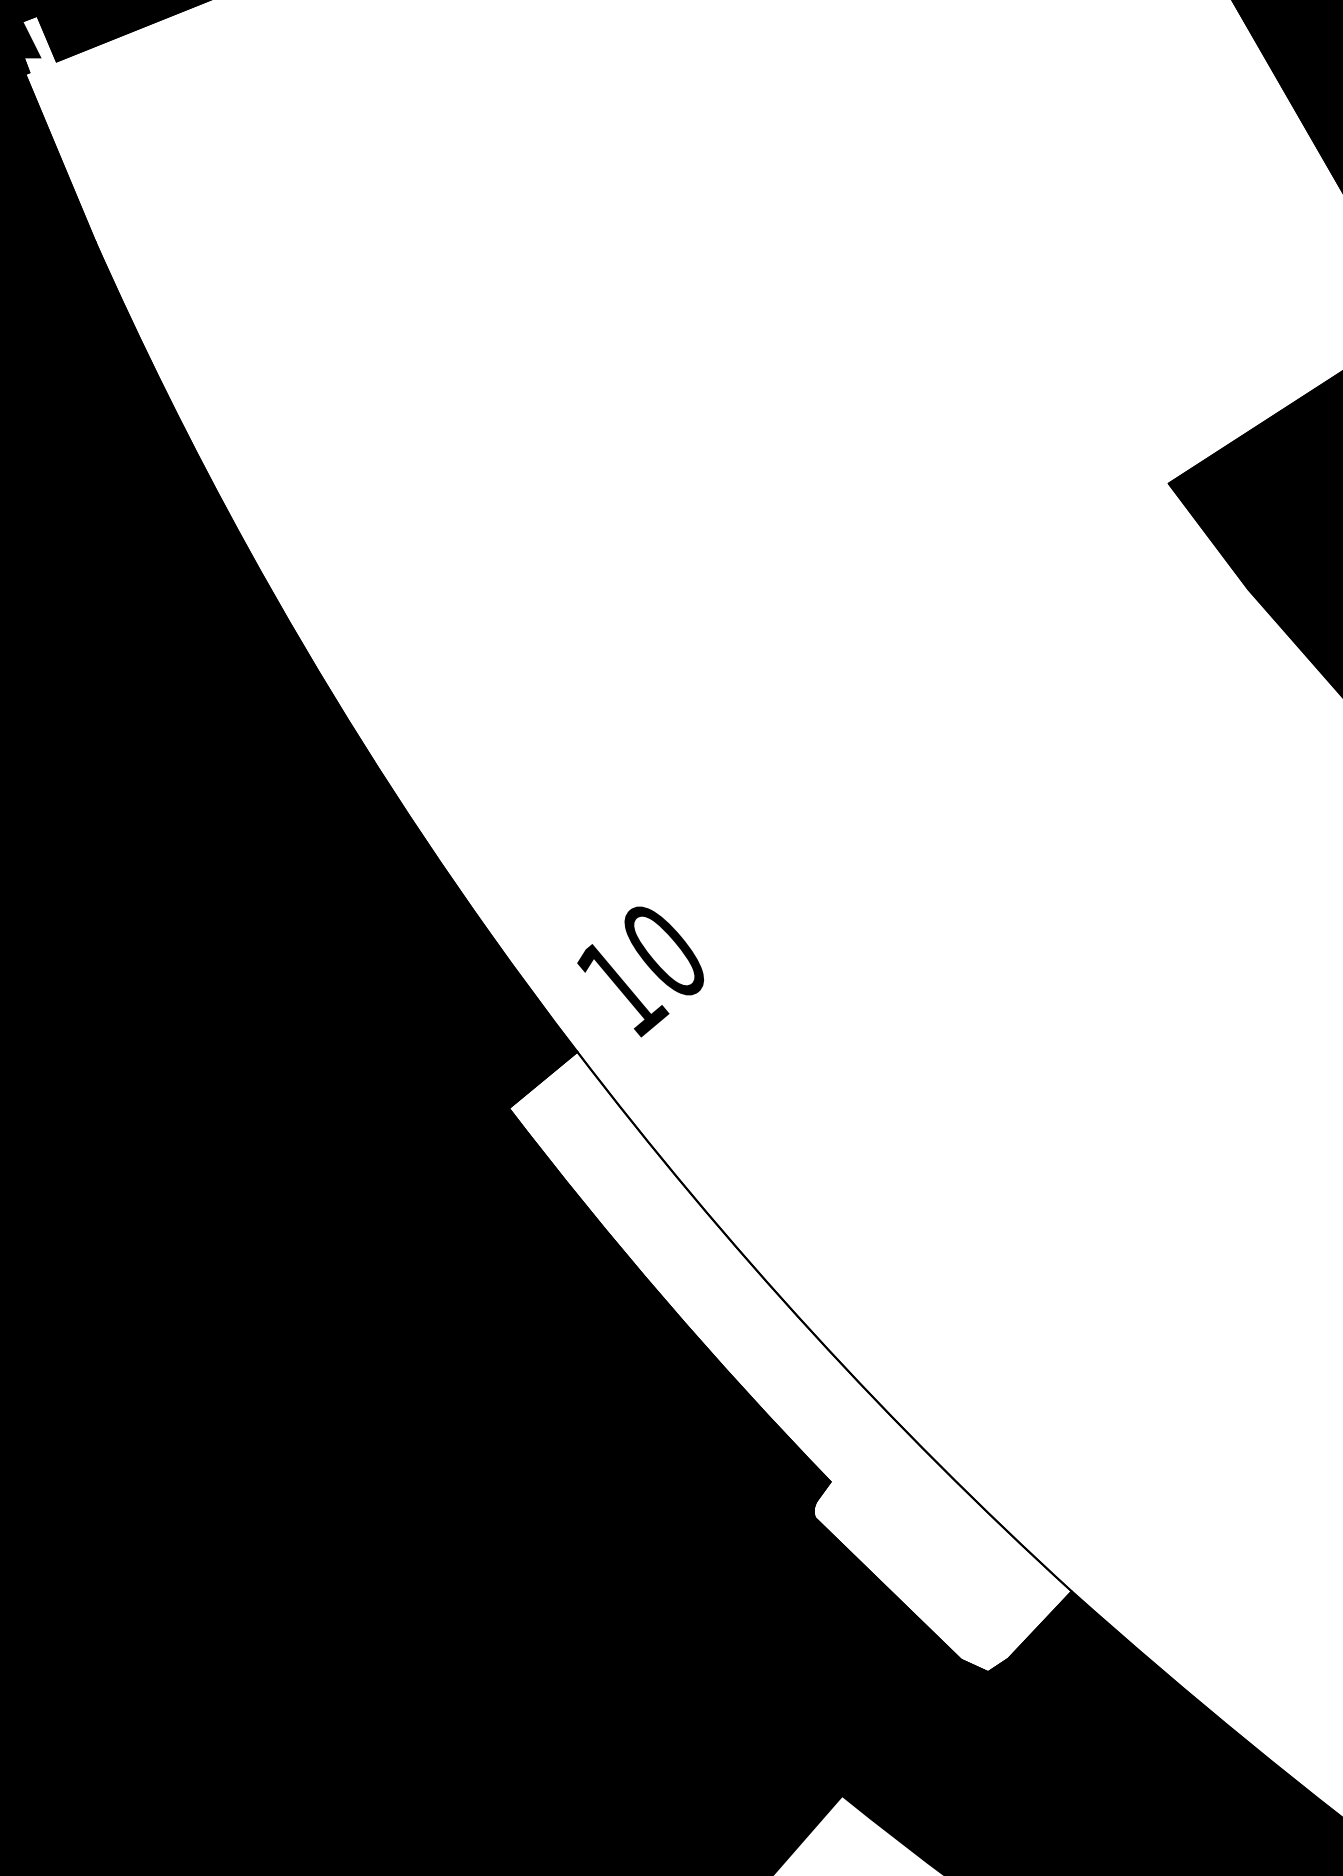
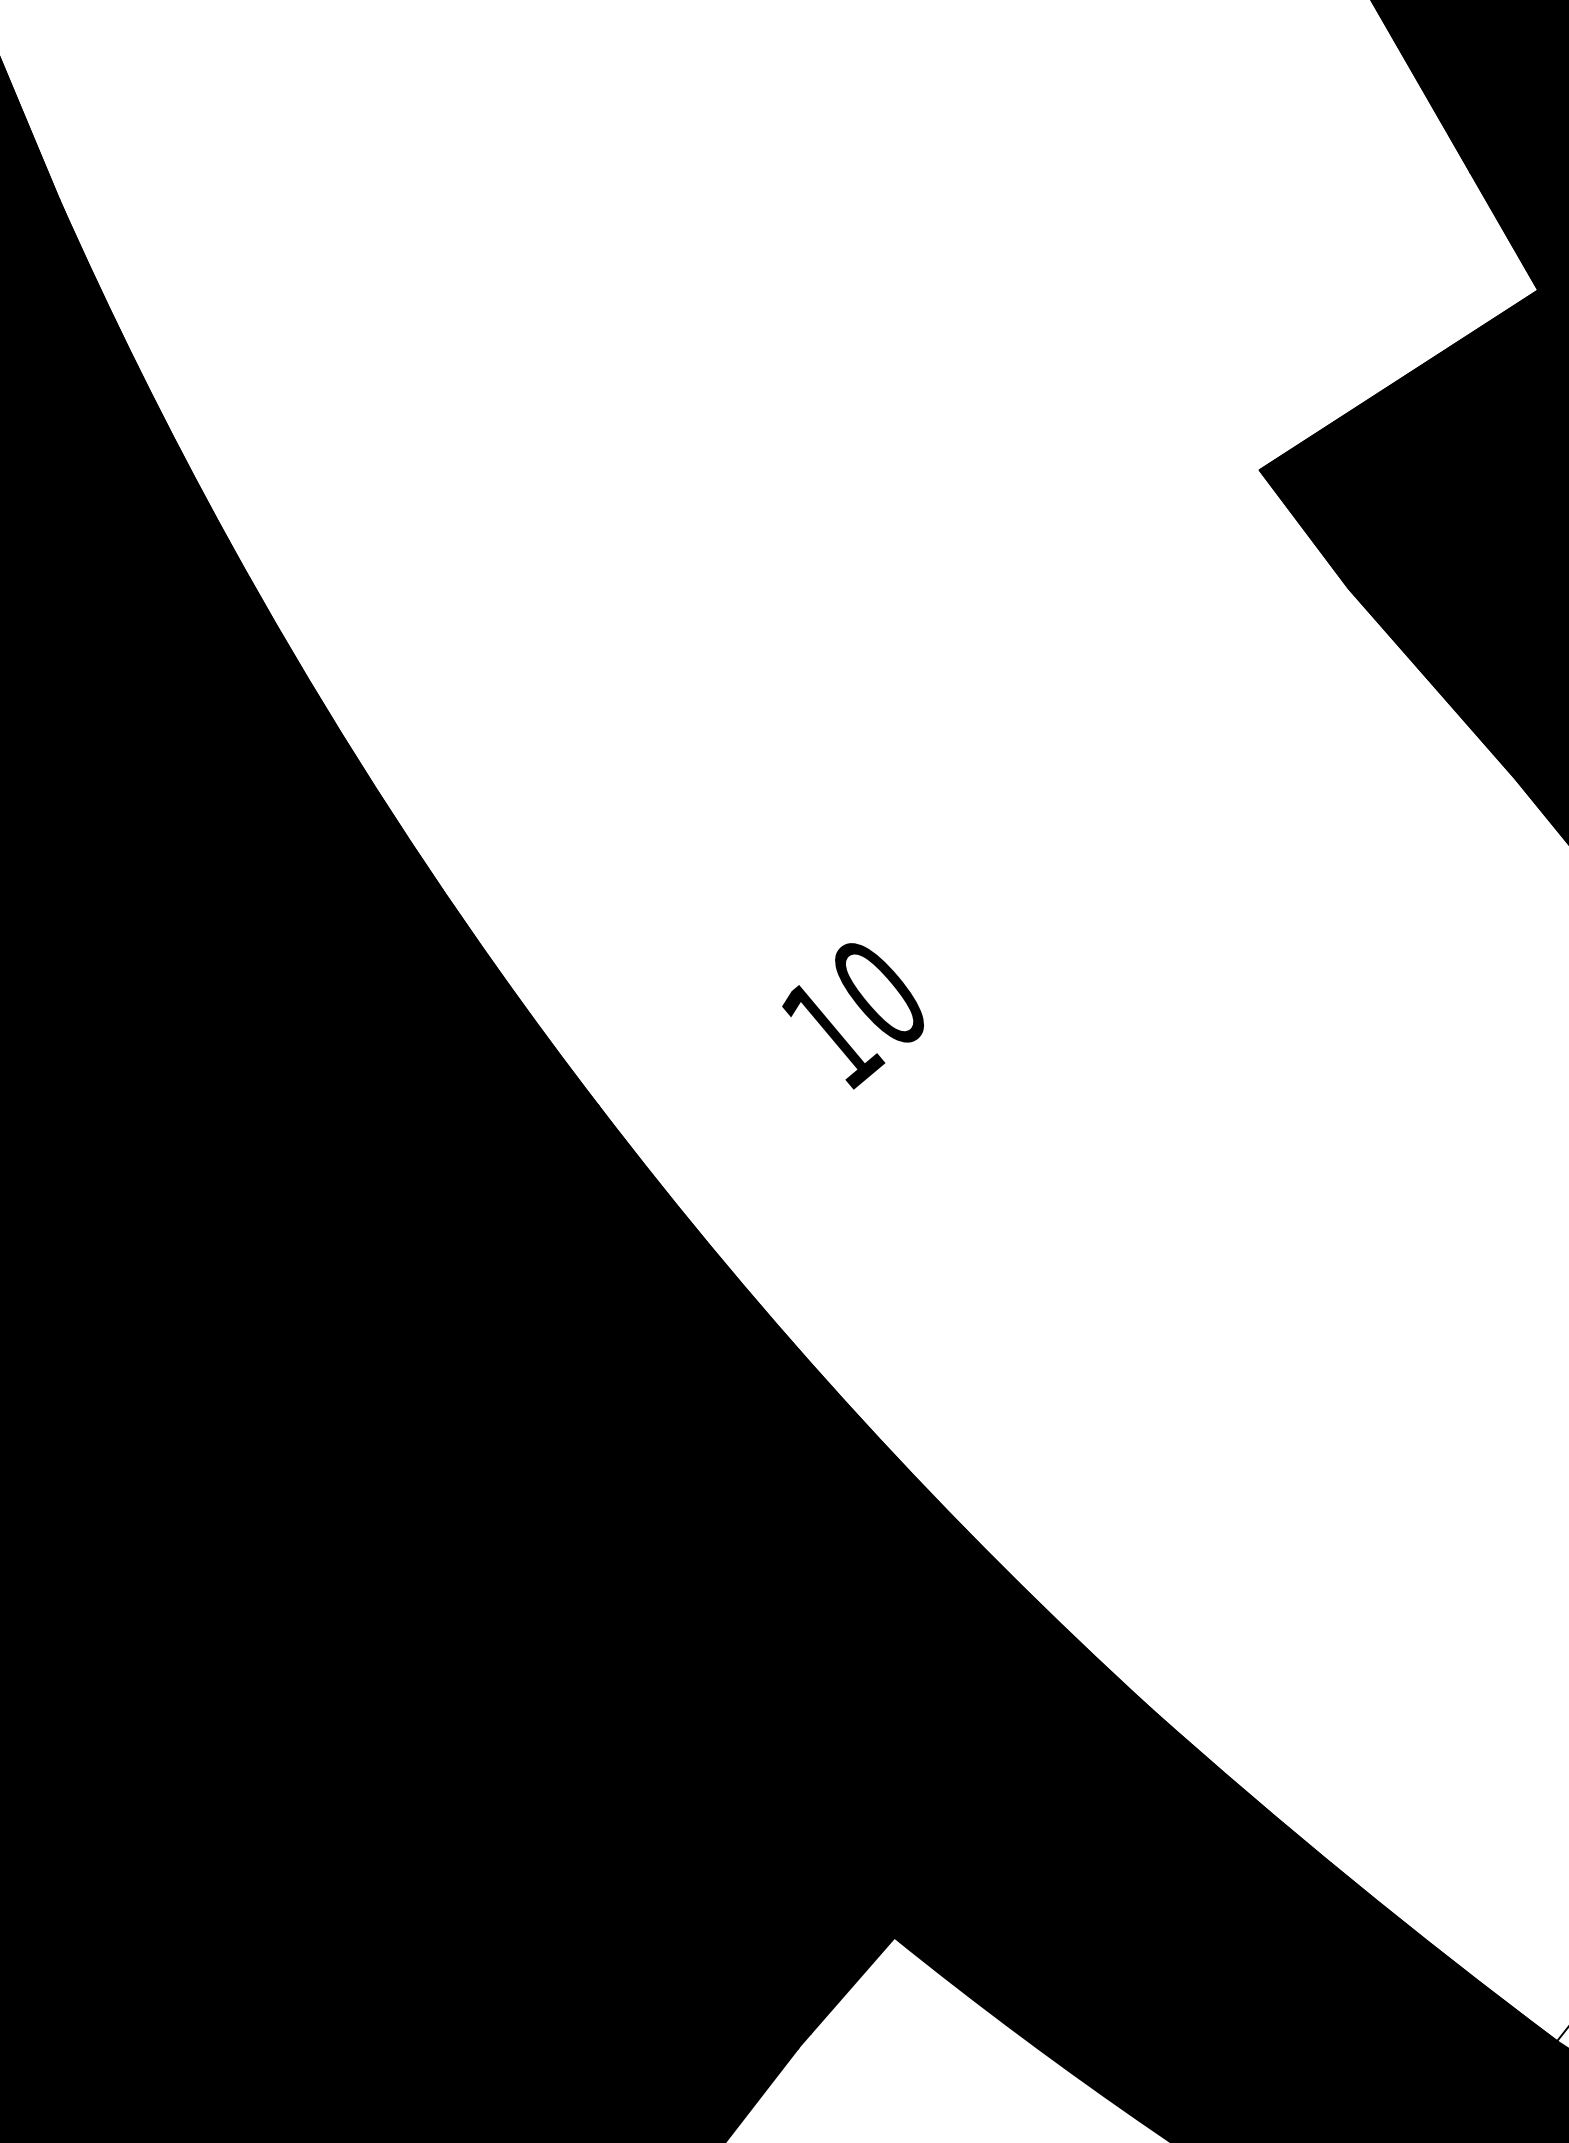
text: (640, 972) -> (852, 1016), moved
fill: (790, 1361) -> (836, 1452), added

